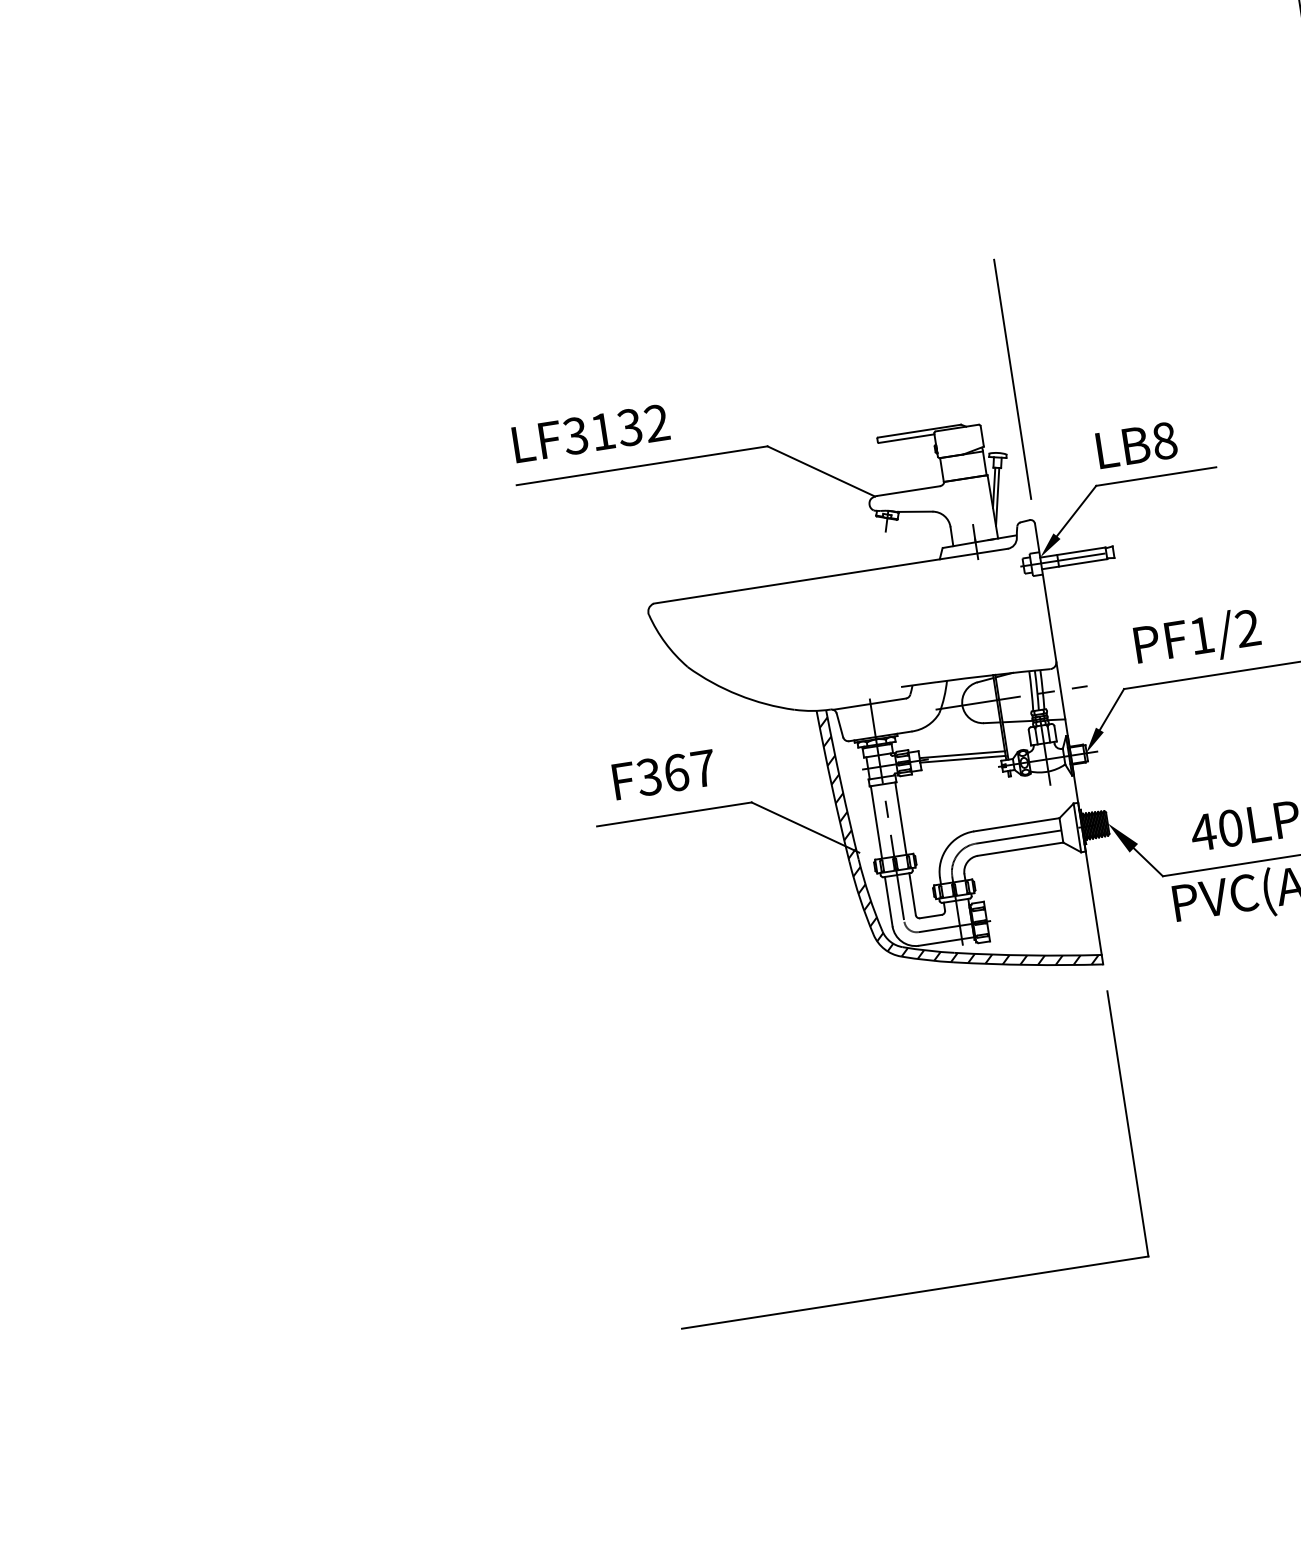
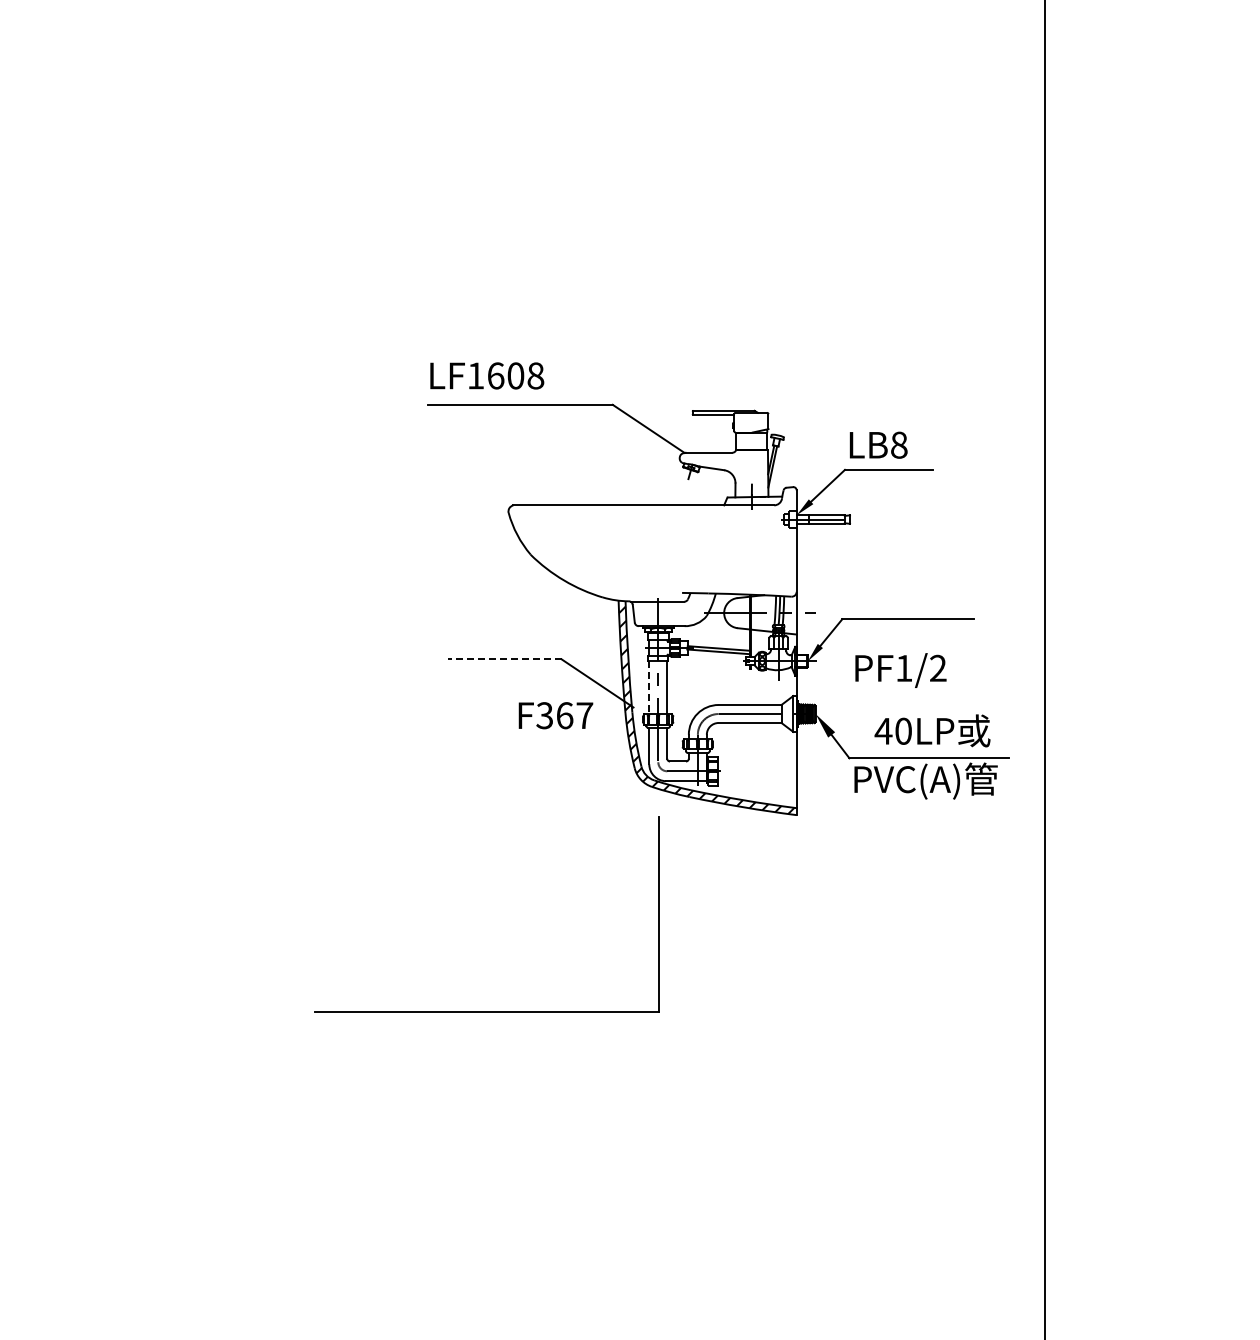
line: (1012, 378) -> (796, 383), removed
text: (615, 429) -> (505, 375), LF3132 -> LF1608
text: (1197, 639) -> (900, 670), moved
text: (663, 774) -> (555, 715), moved
line: (674, 814) -> (504, 659), solid -> dashed
line: (876, 822) -> (649, 687), solid -> dashed
part: (914, 1291) -> (486, 1011), moved

